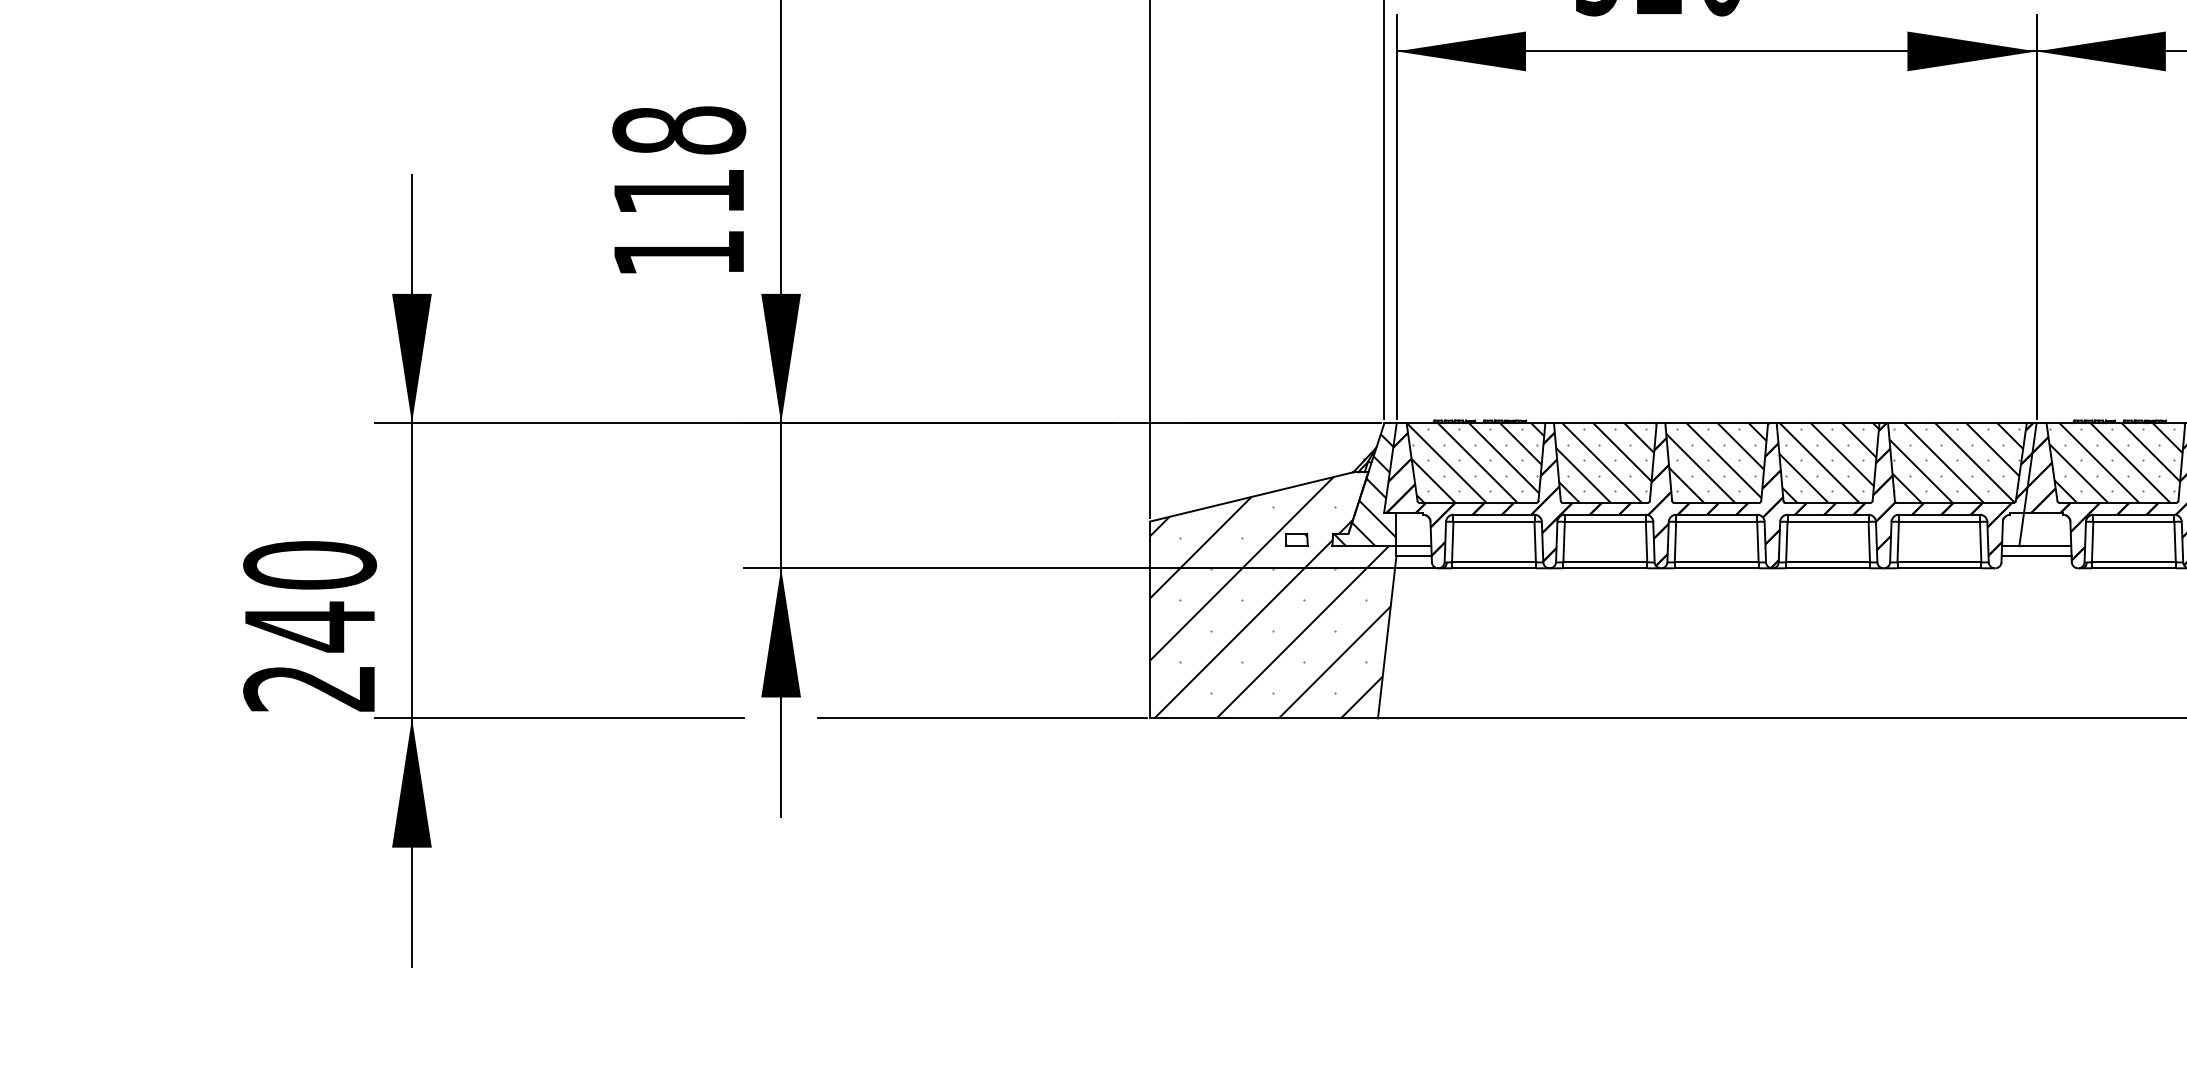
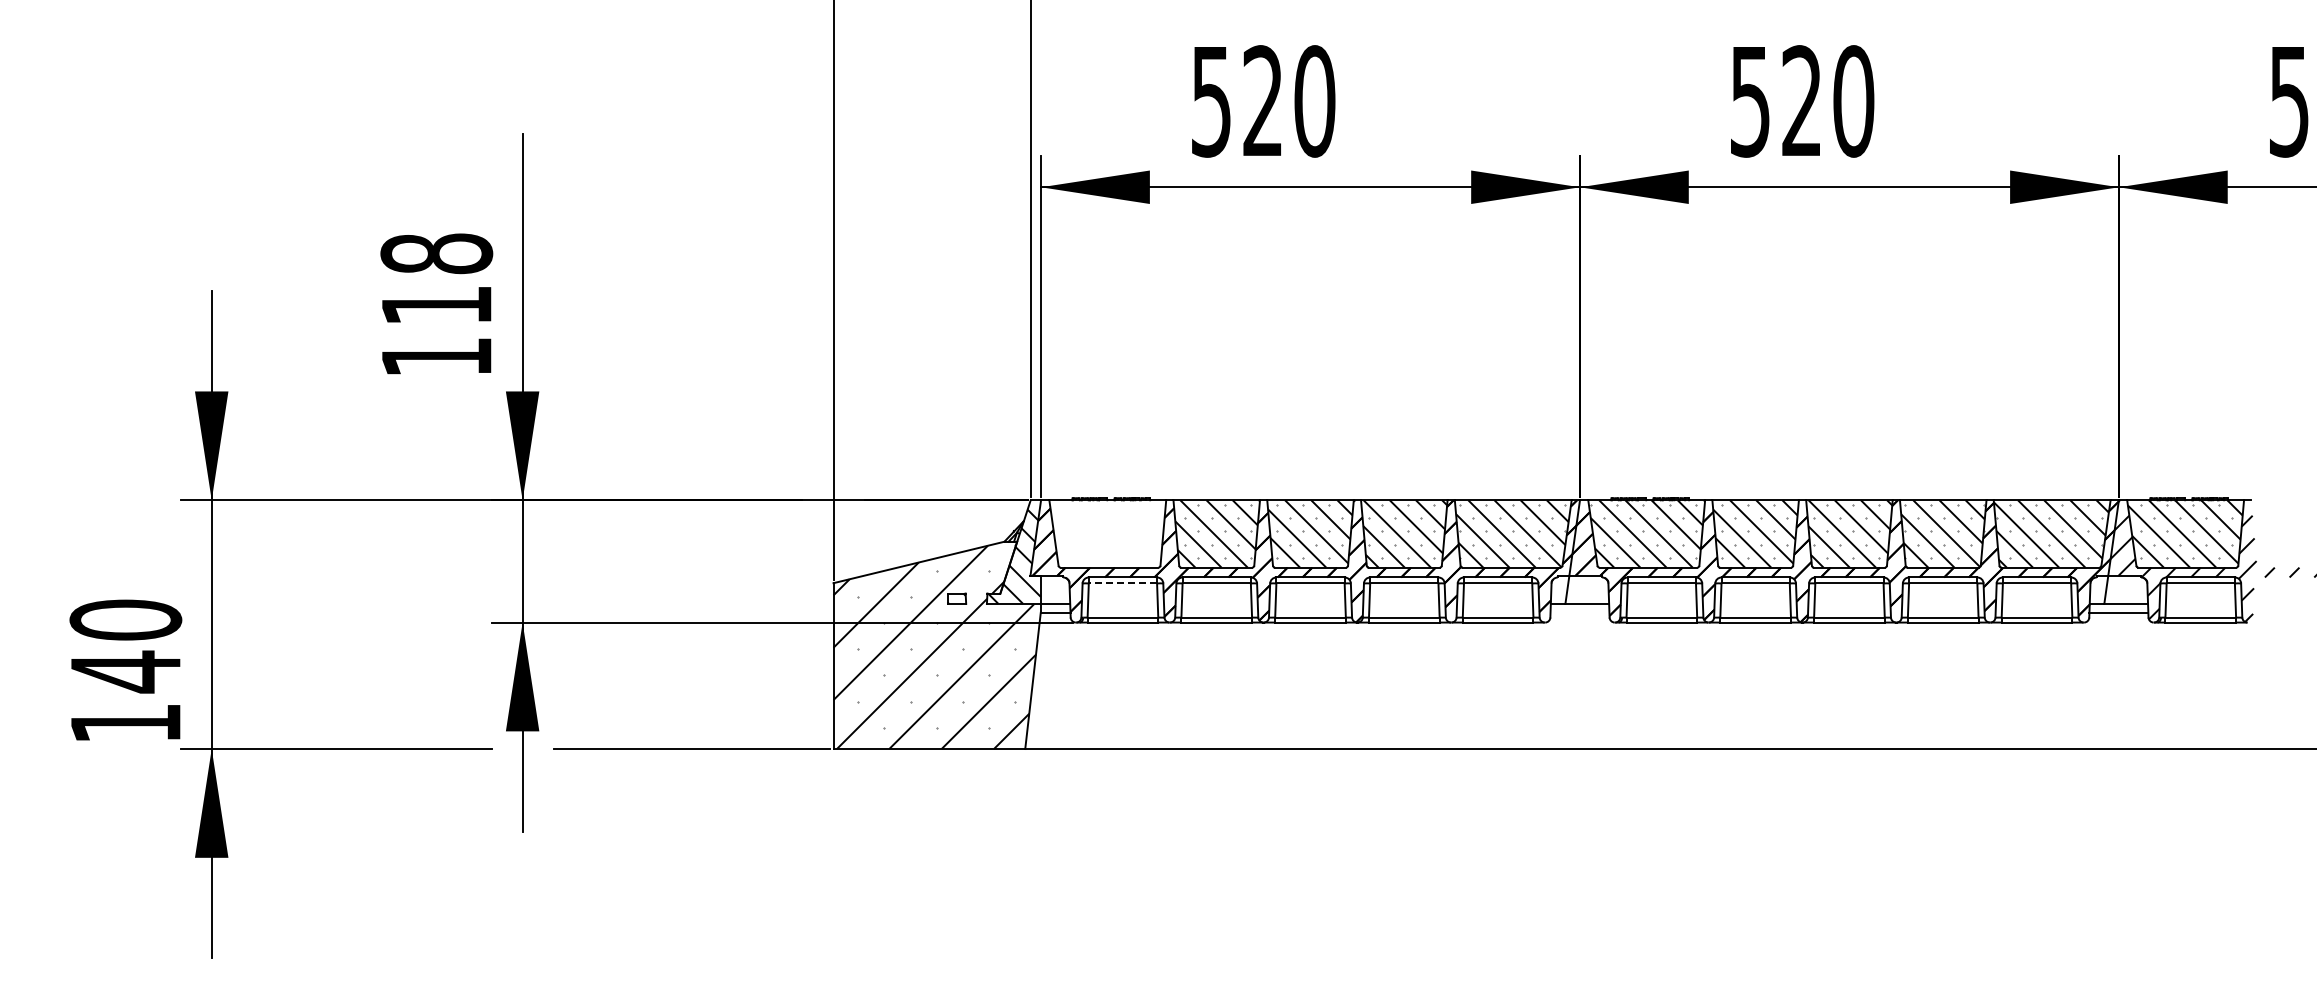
hatch: (1475, 462) -> (1107, 533), removed
line: (1493, 521) -> (1122, 583), solid -> dashed
line: (2036, 556) -> (1579, 612), removed
text: (308, 689) -> (124, 724), 240 -> 140

